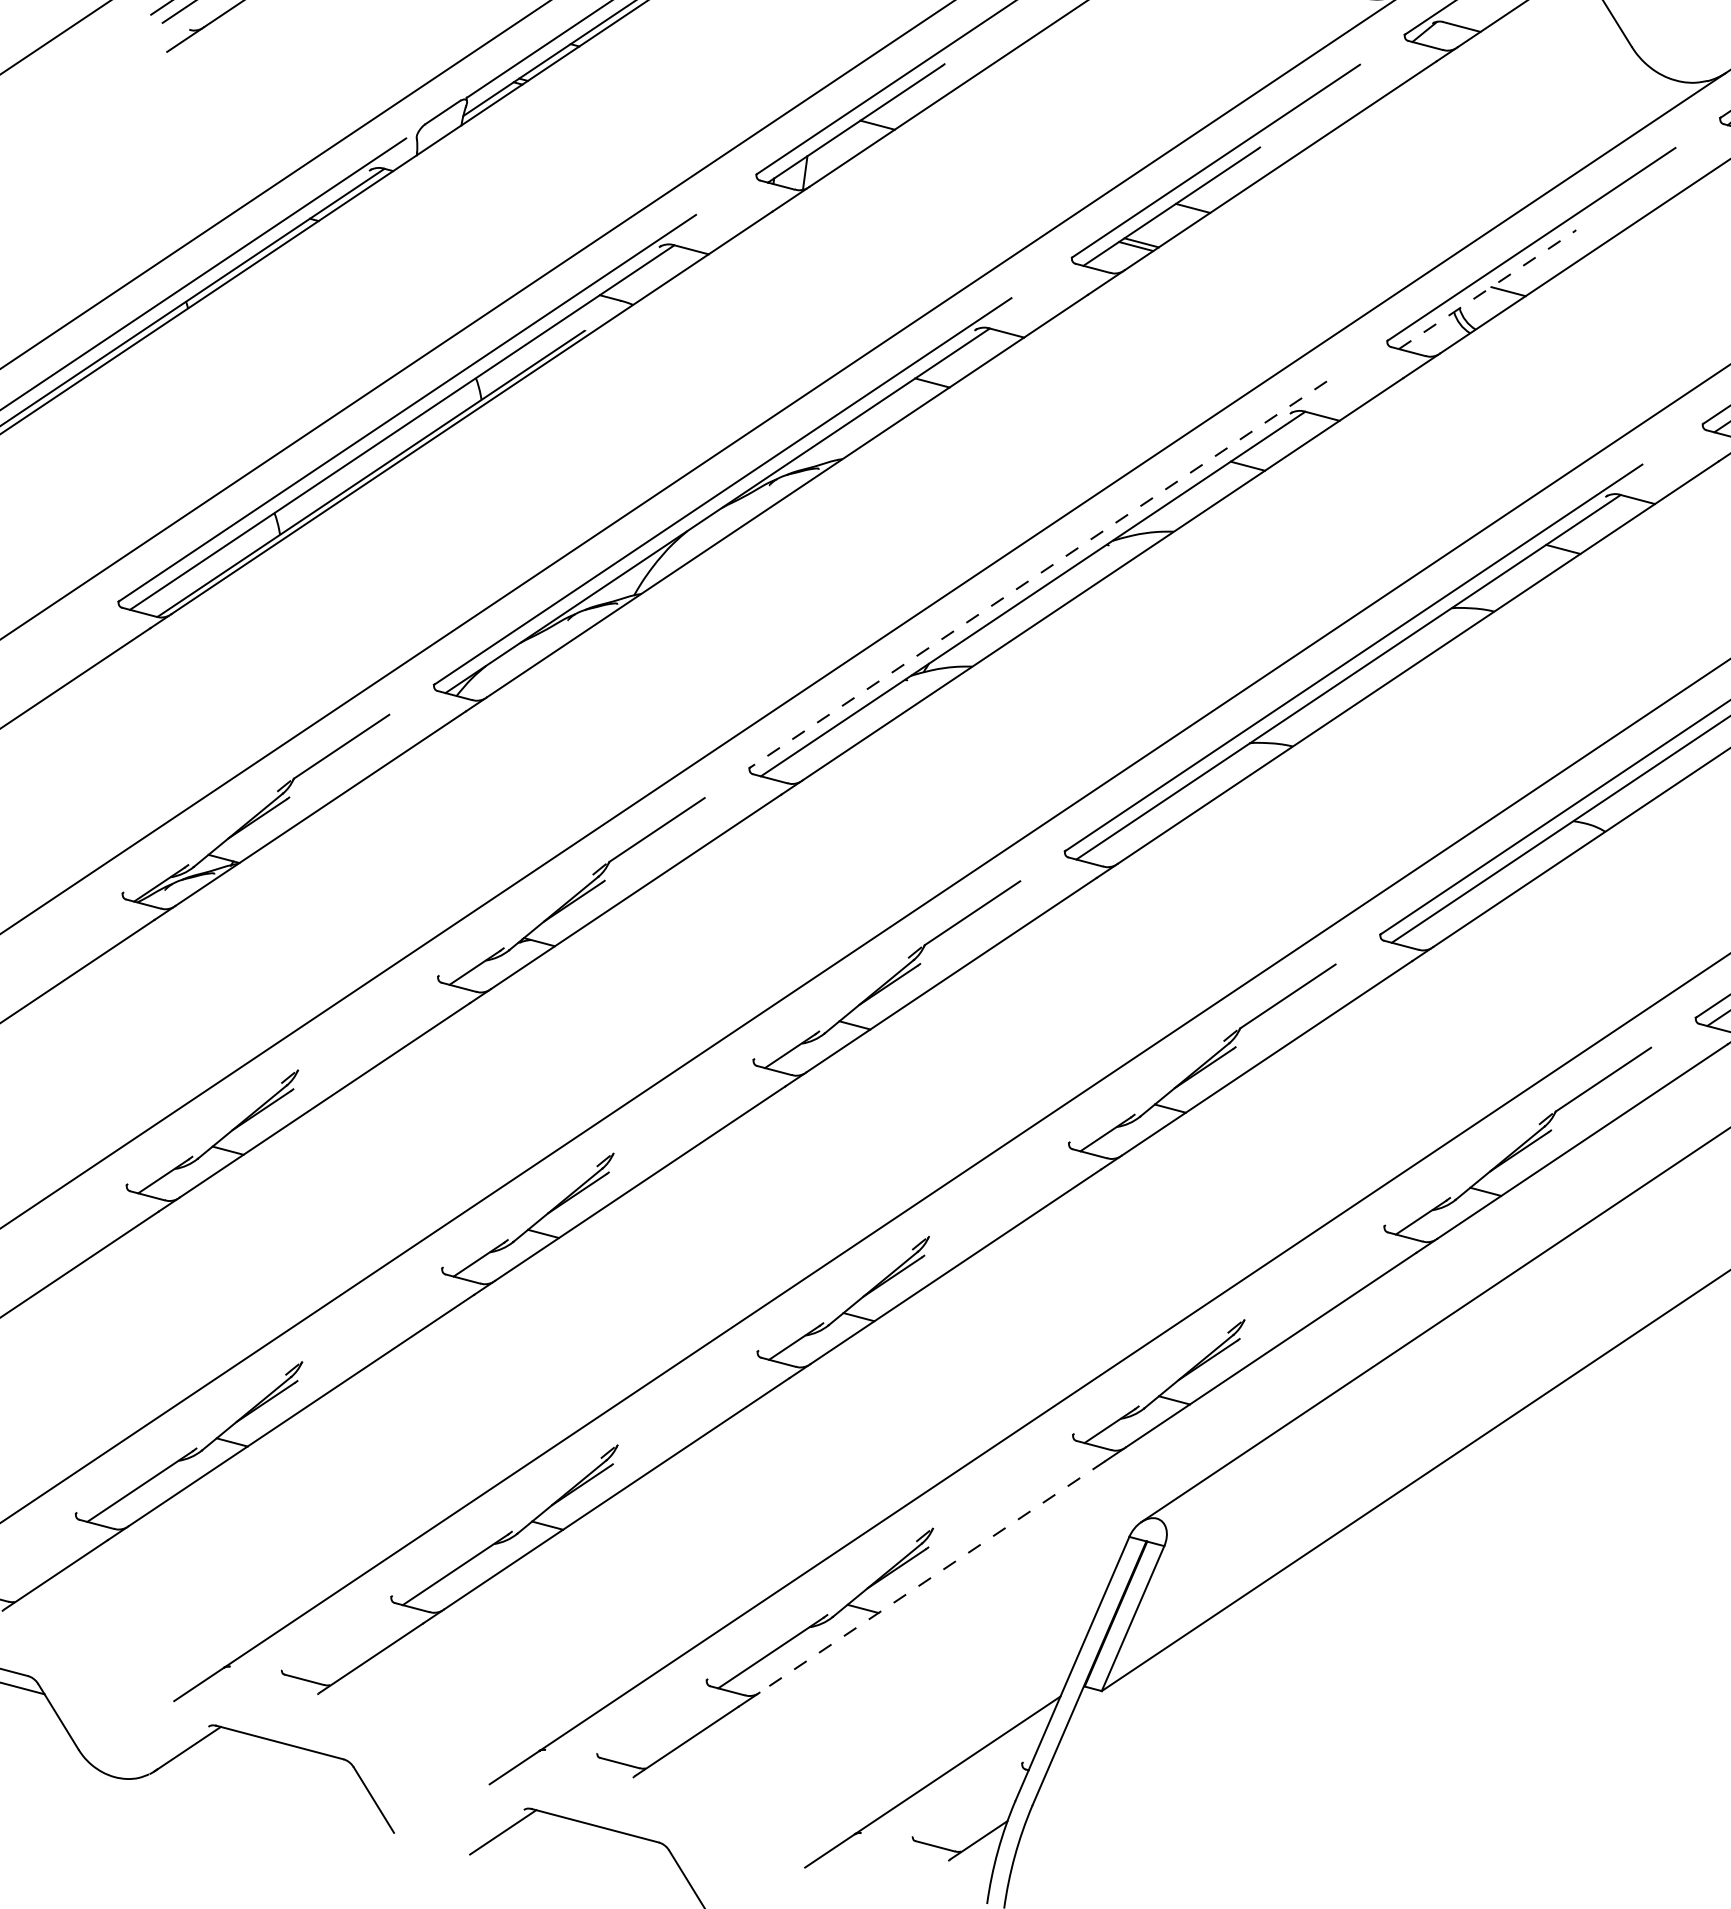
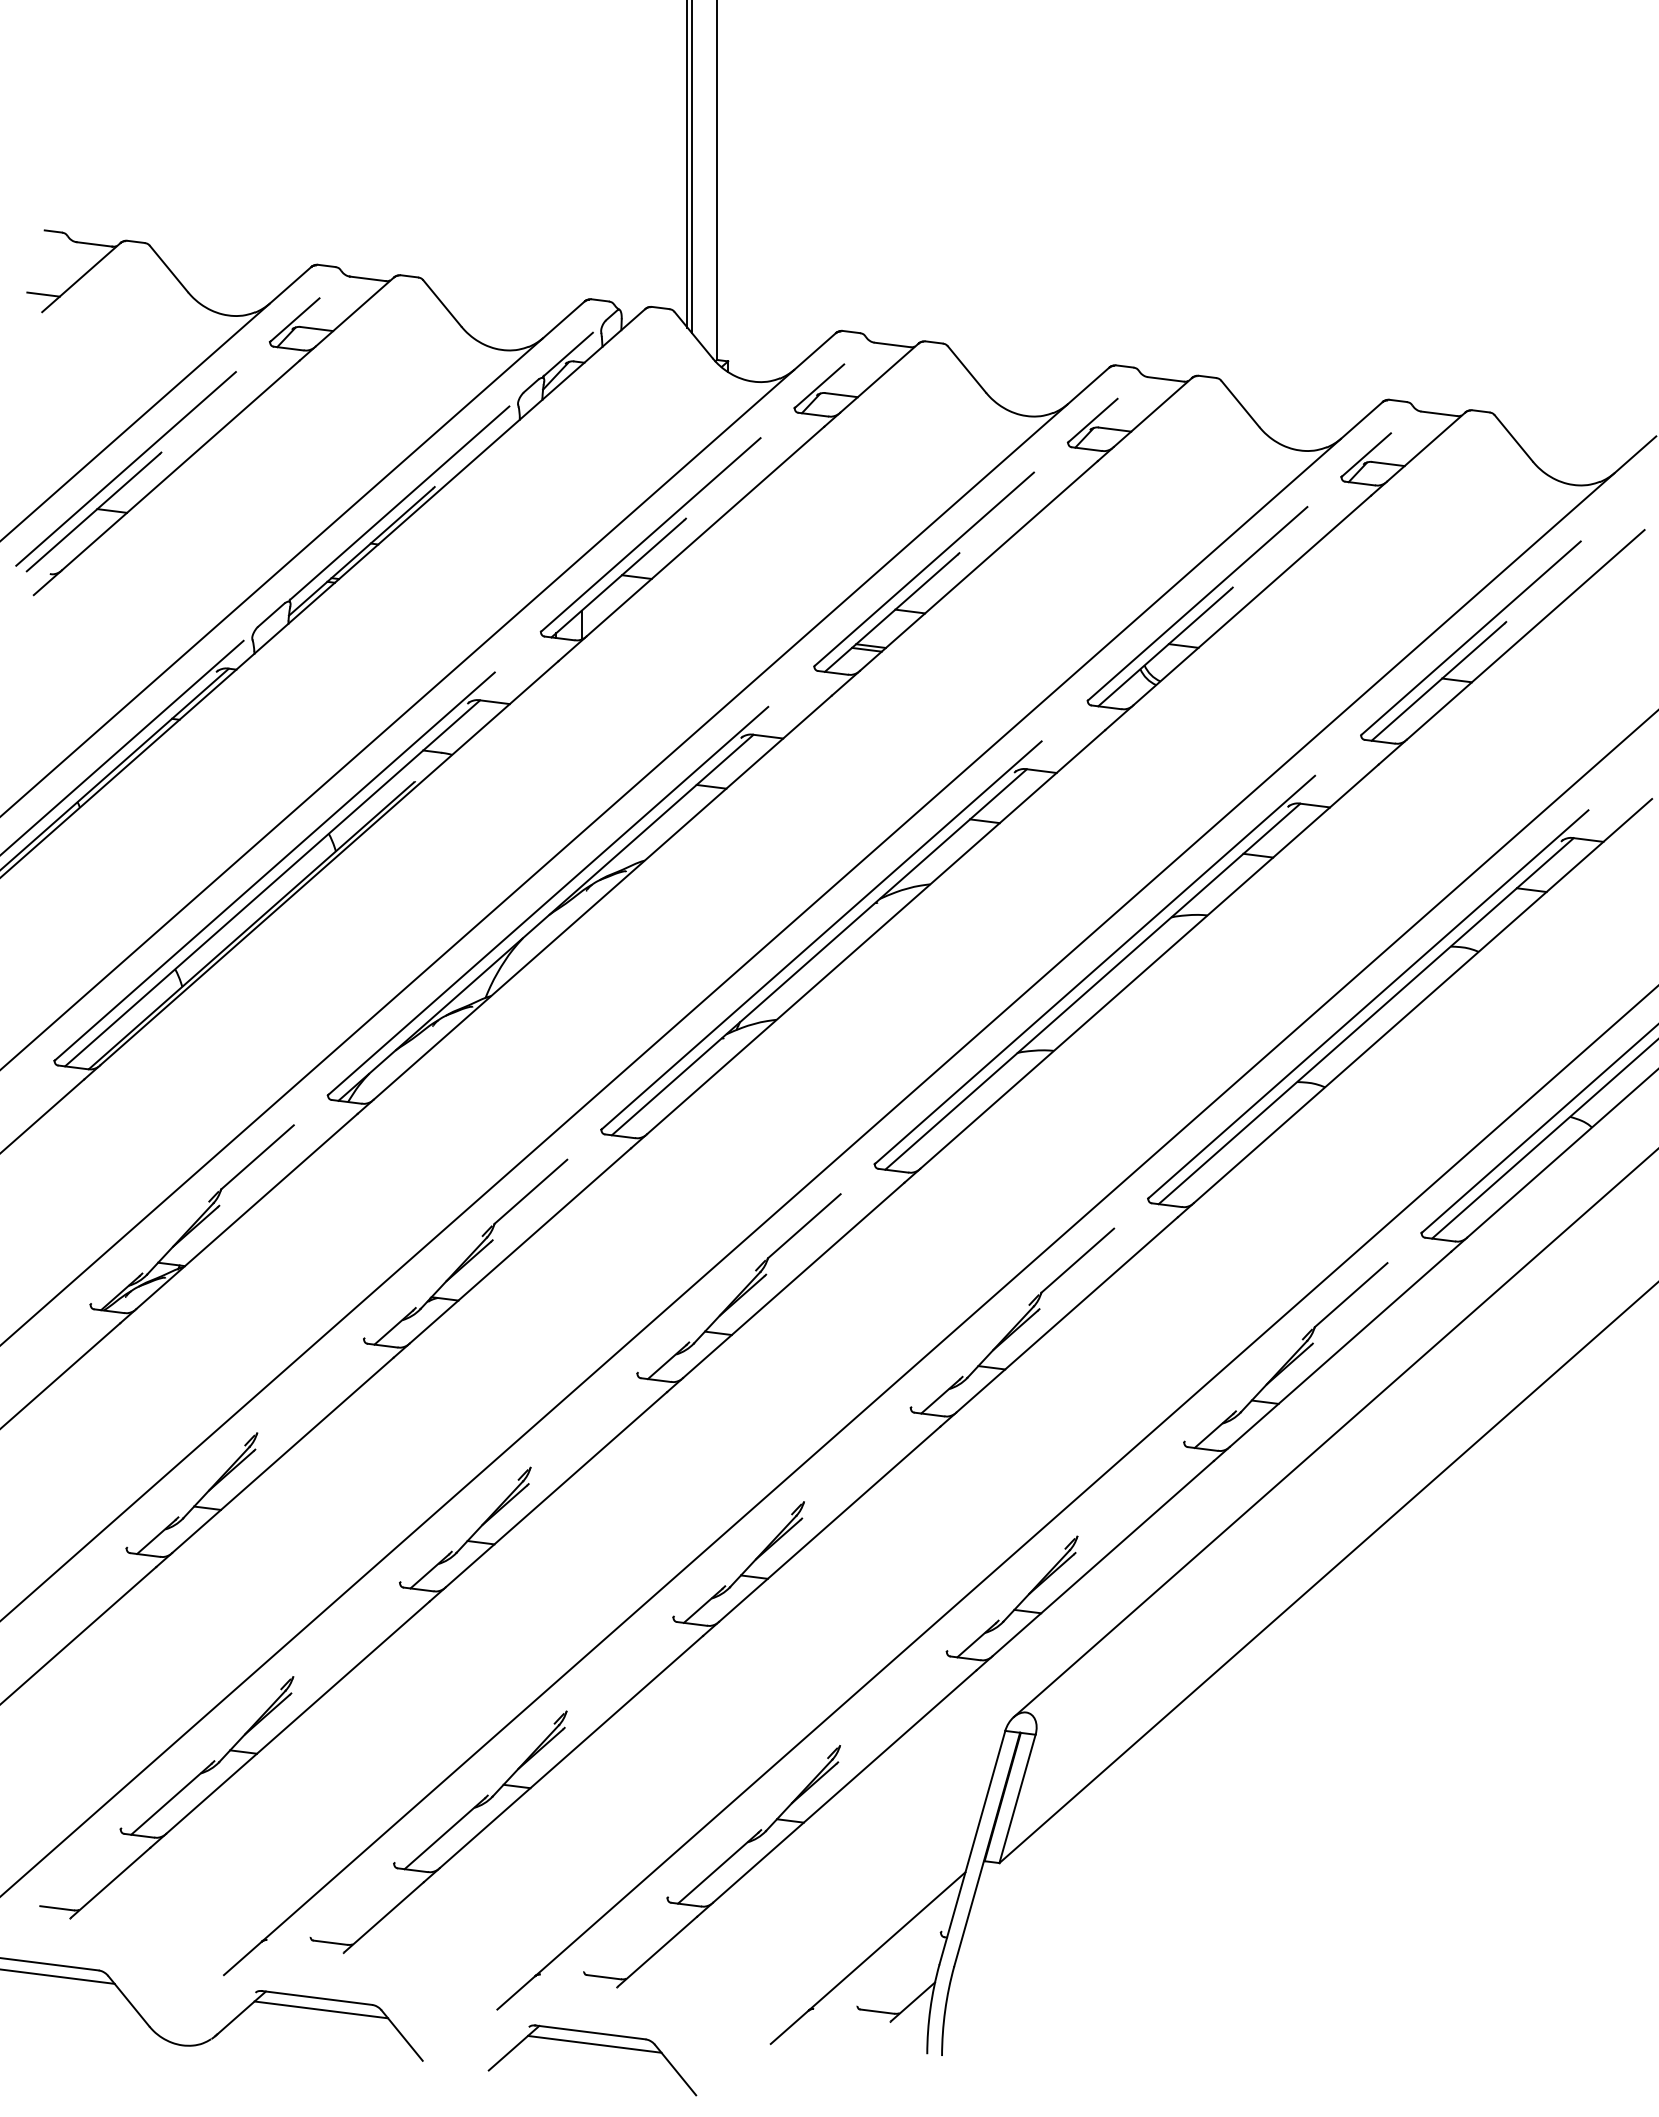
line: (1485, 290) -> (1164, 647), dashed -> solid
line: (1038, 574) -> (821, 935), dashed -> solid
line: (931, 1576) -> (844, 1786), dashed -> solid
line: (283, 1756) -> (321, 2009), added
line: (598, 1839) -> (594, 2043), added

